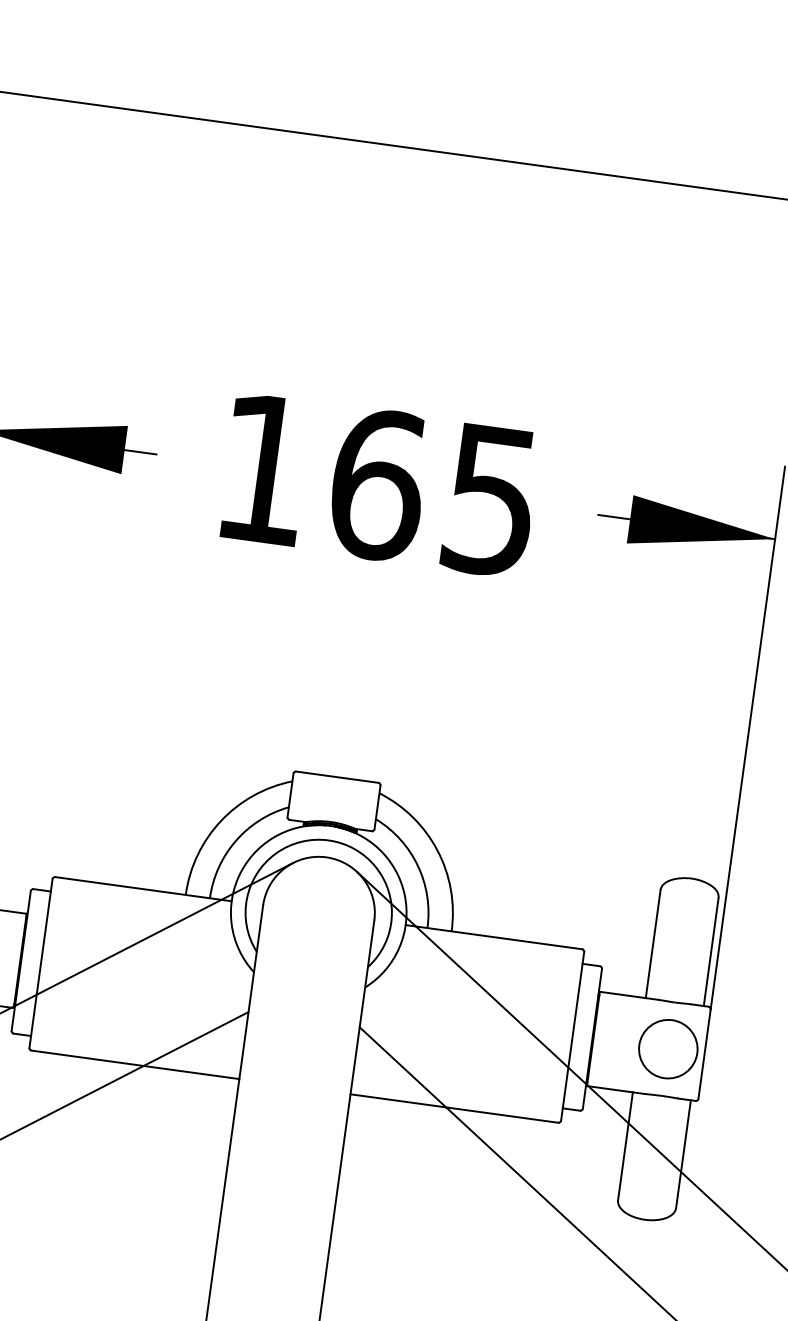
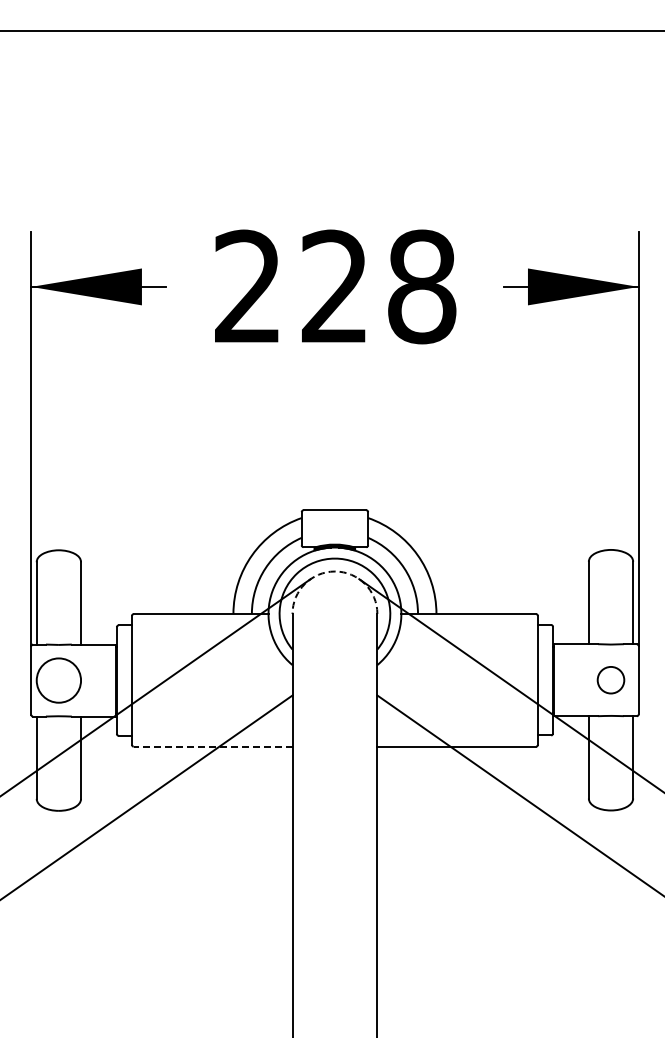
text: (378, 484) -> (335, 286), 165 -> 228
arc: (325, 857) -> (334, 571), solid -> dashed
circle: (667, 1049) -> (610, 680), size x0.6
line: (134, 1064) -> (212, 746), solid -> dashed

